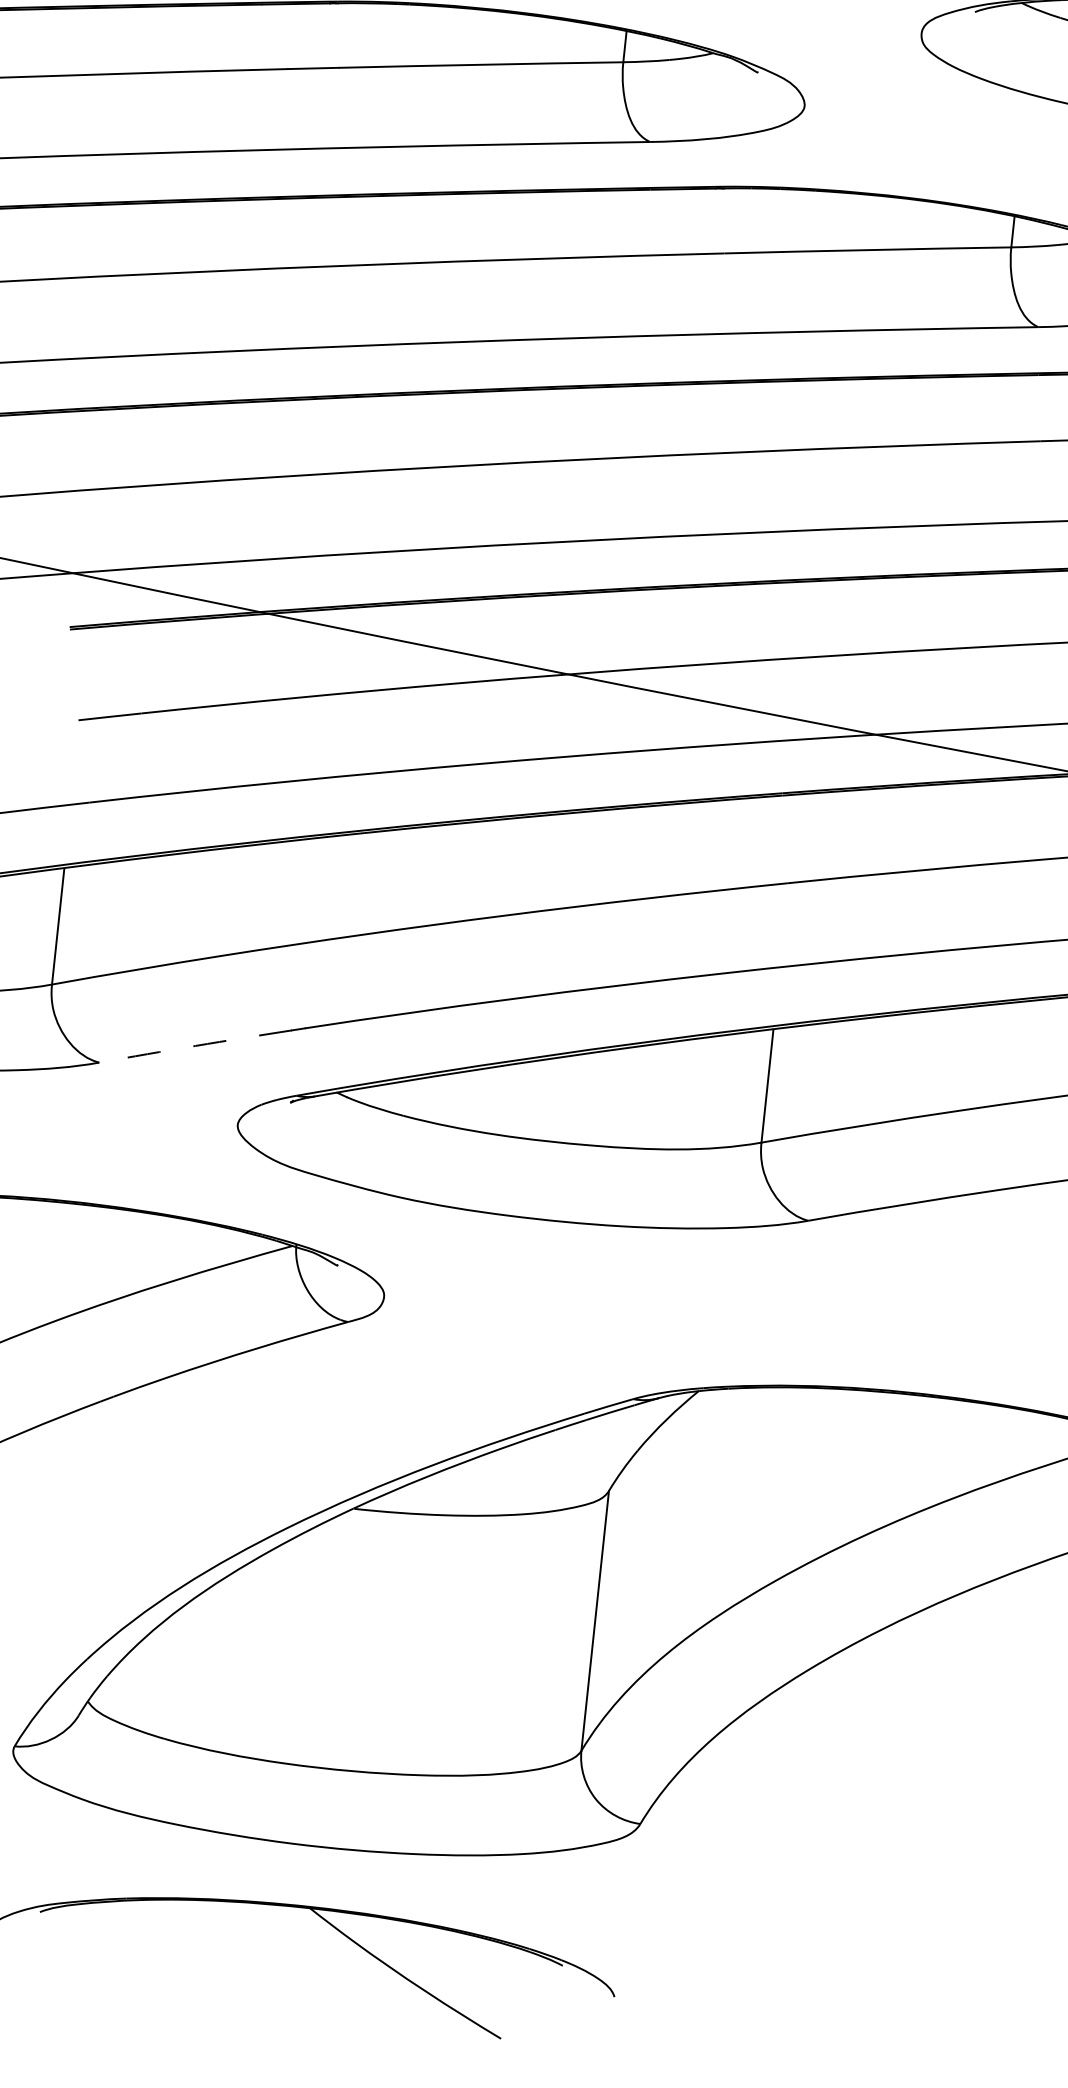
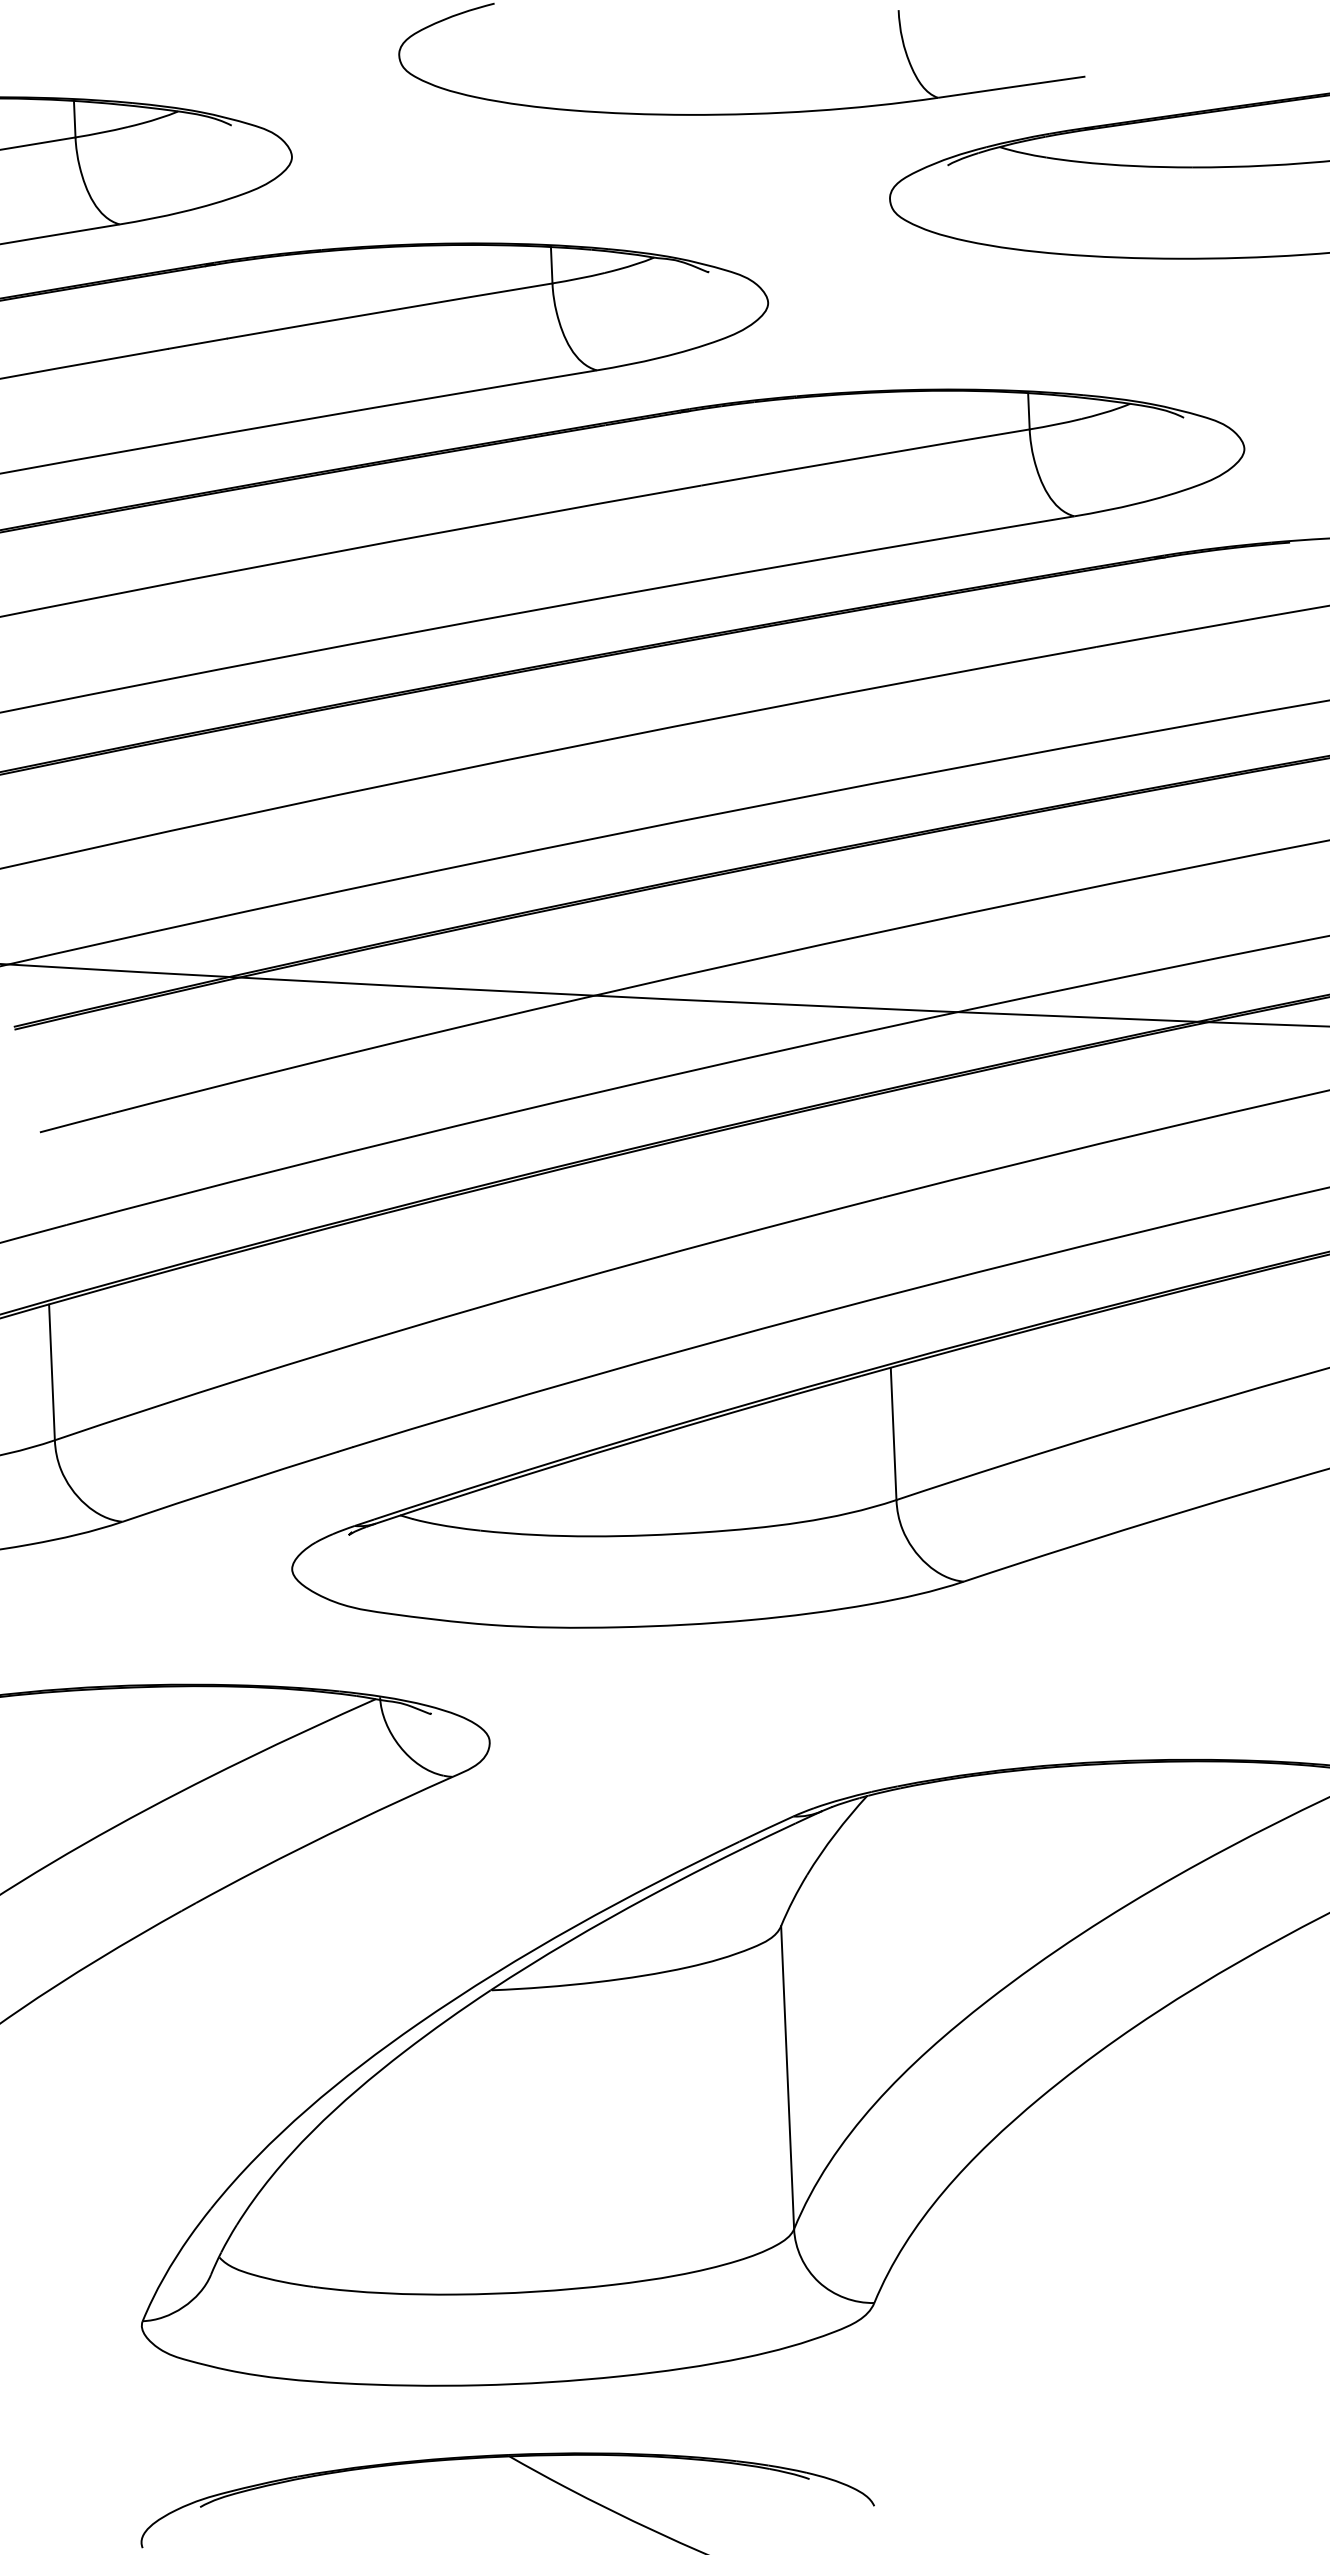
arc: (195, 1046) -> (230, 1486), dashed -> solid

